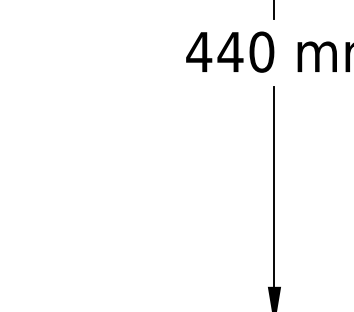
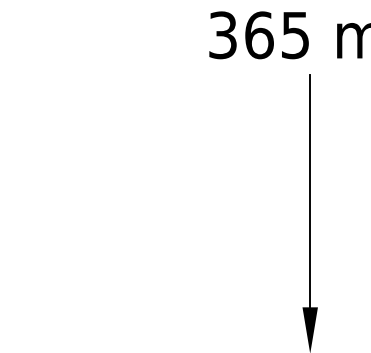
text: (230, 51) -> (259, 34), 440 -> 365

